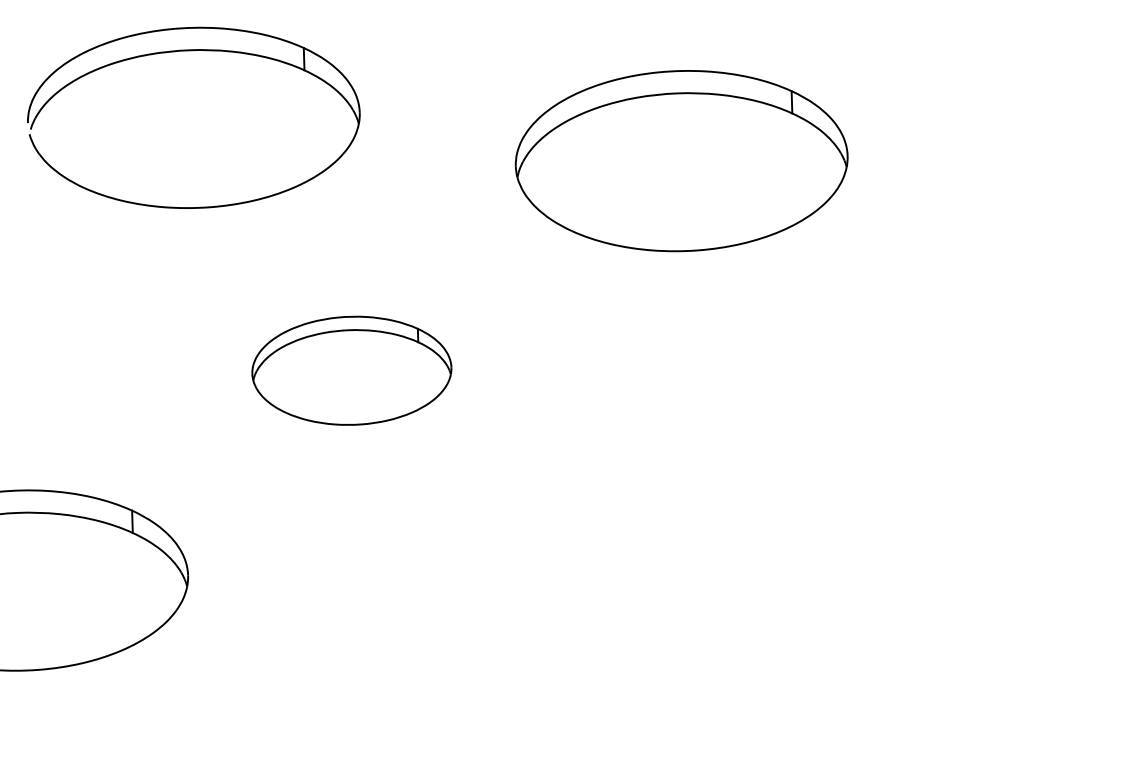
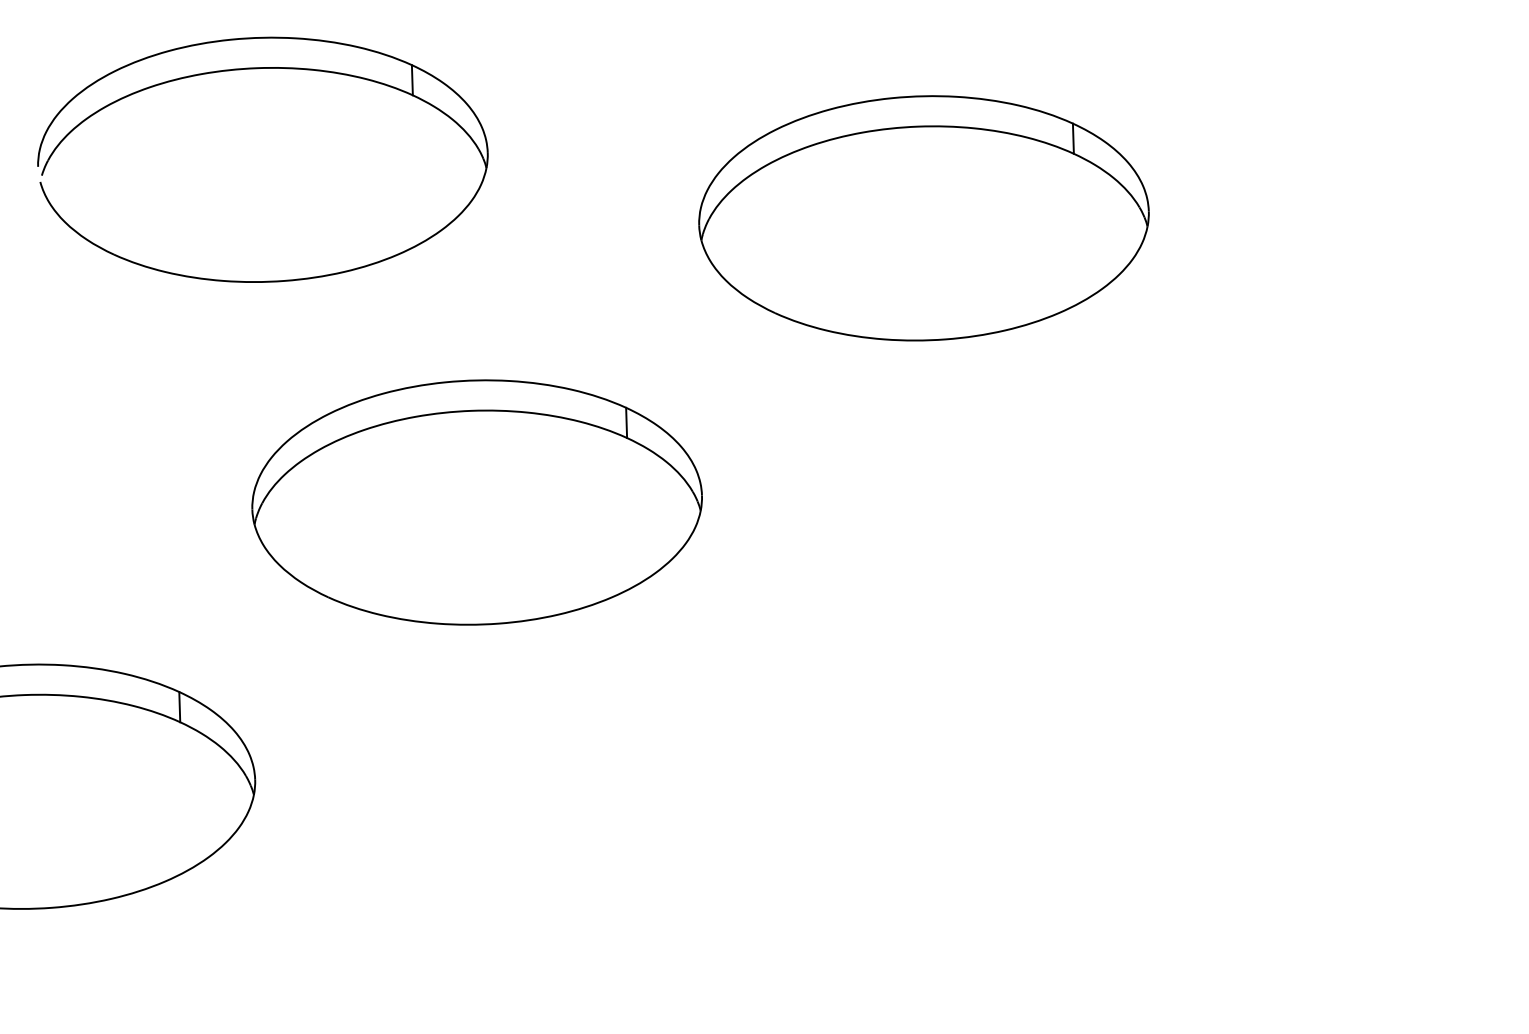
part: (351, 370) -> (476, 502), size x1.67

